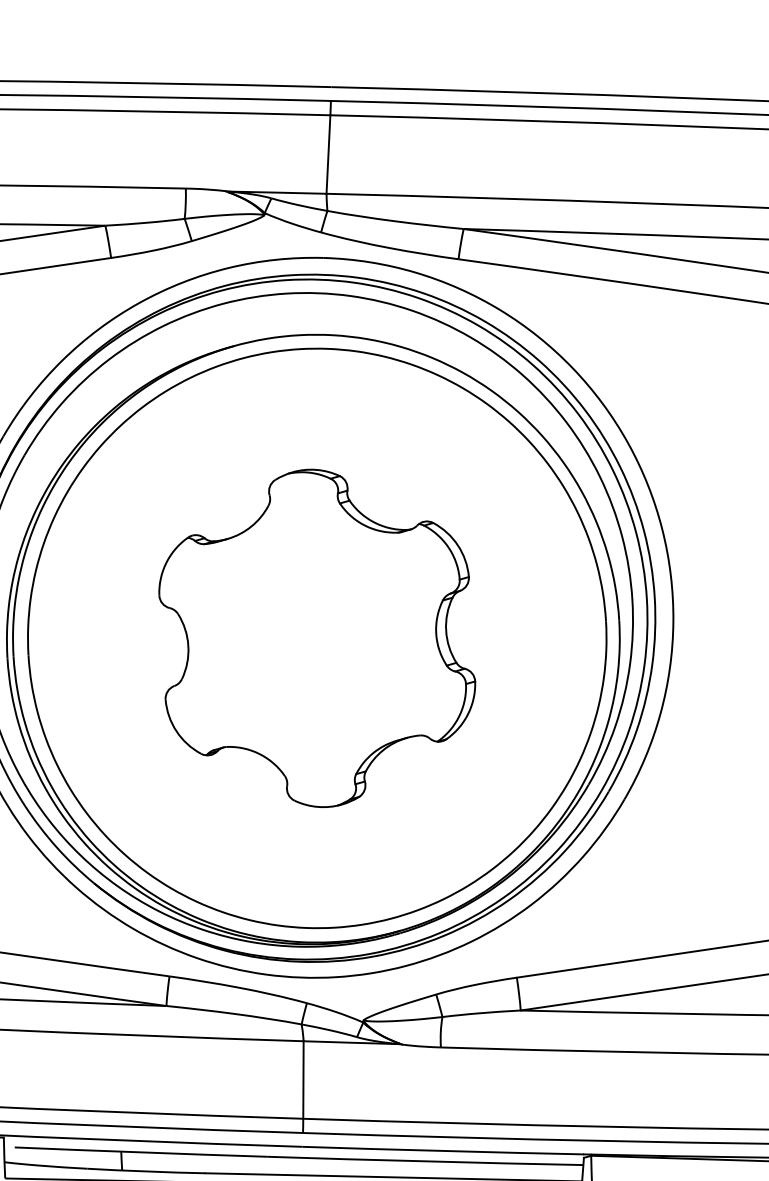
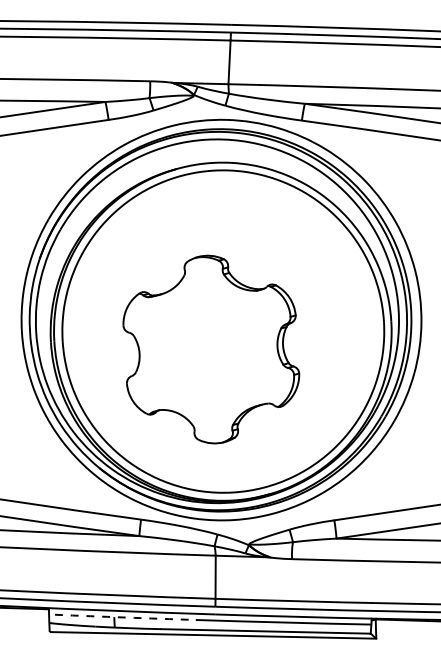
part: (317, 638) -> (211, 349), moved
arc: (141, 1152) -> (125, 617), solid -> dashed

